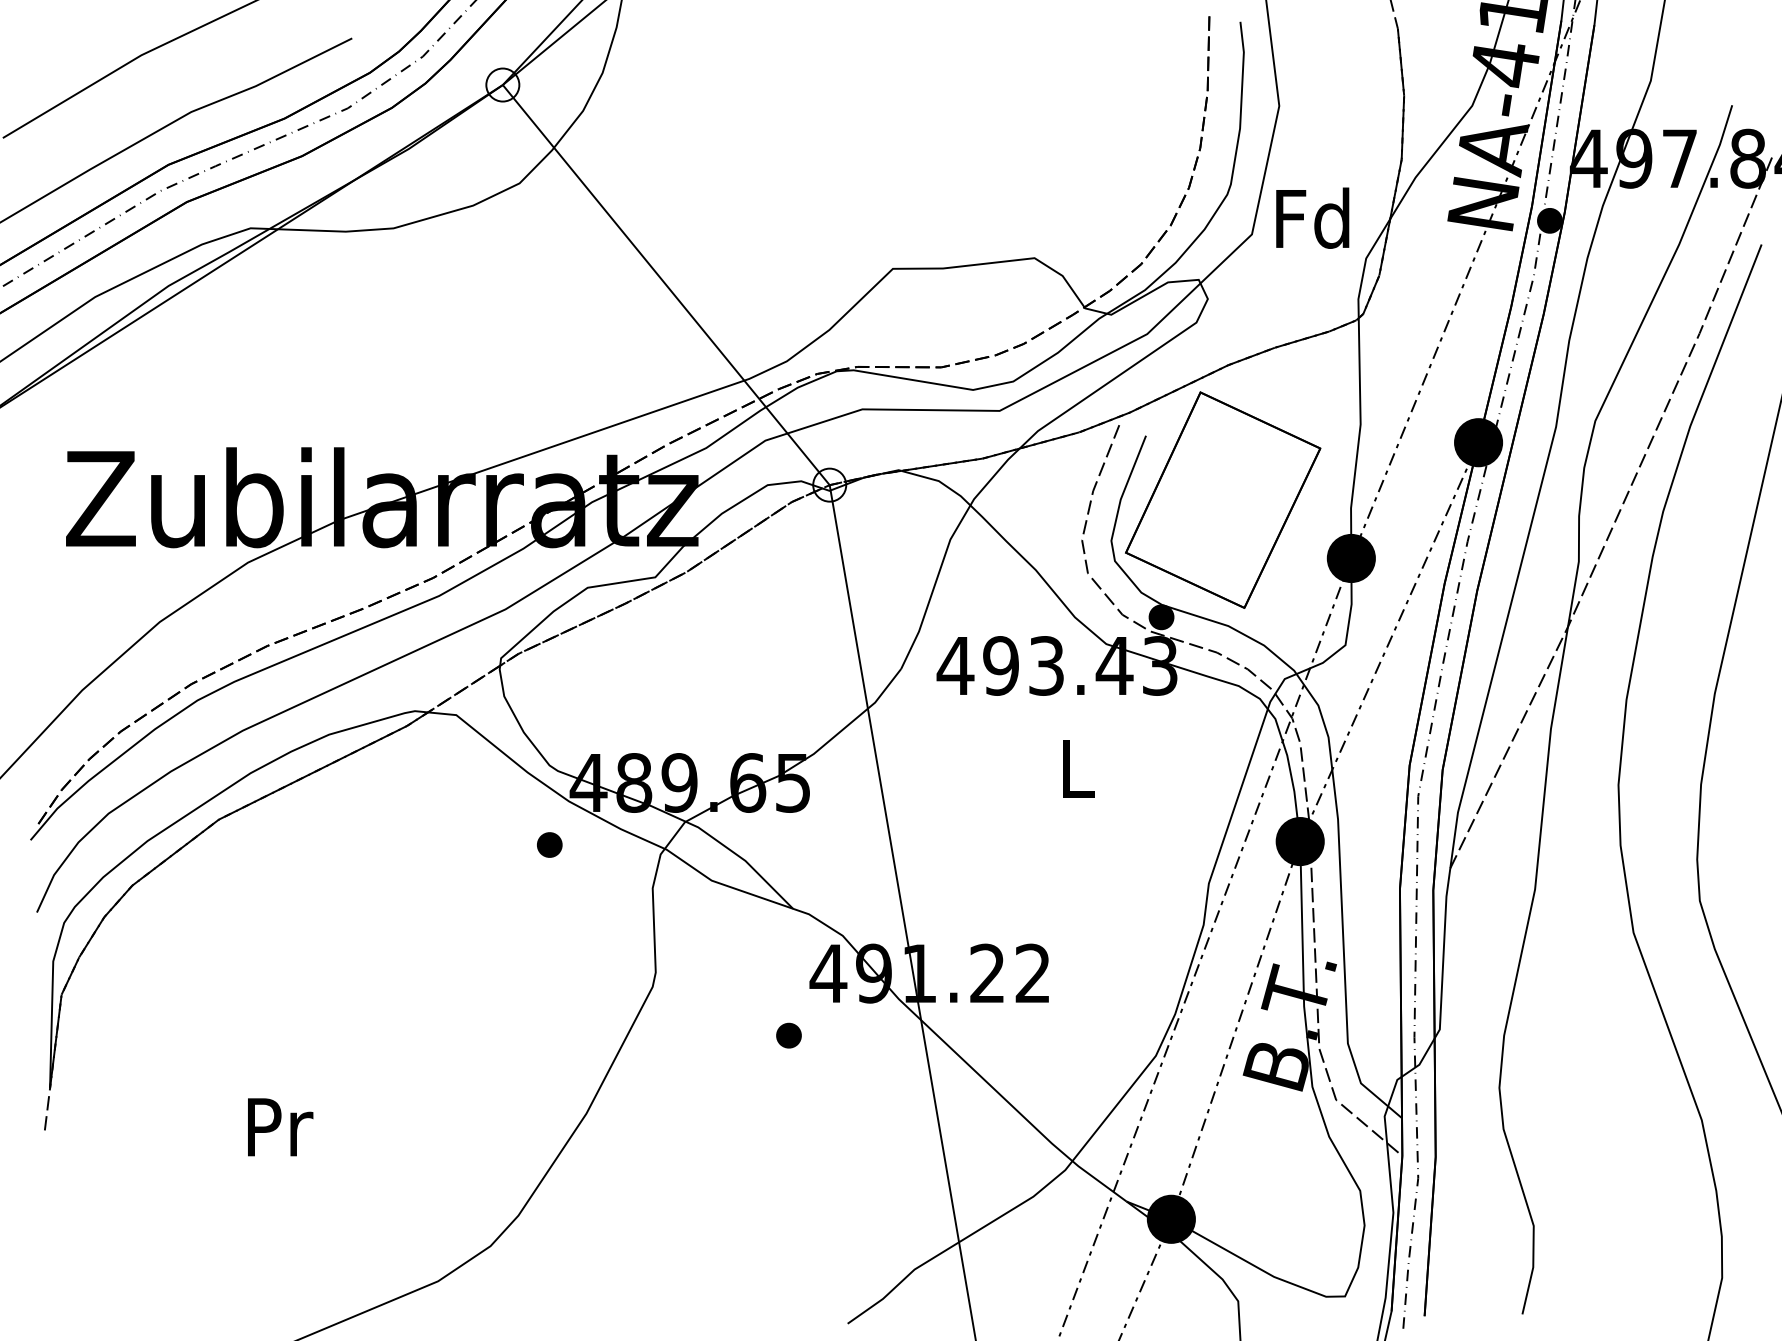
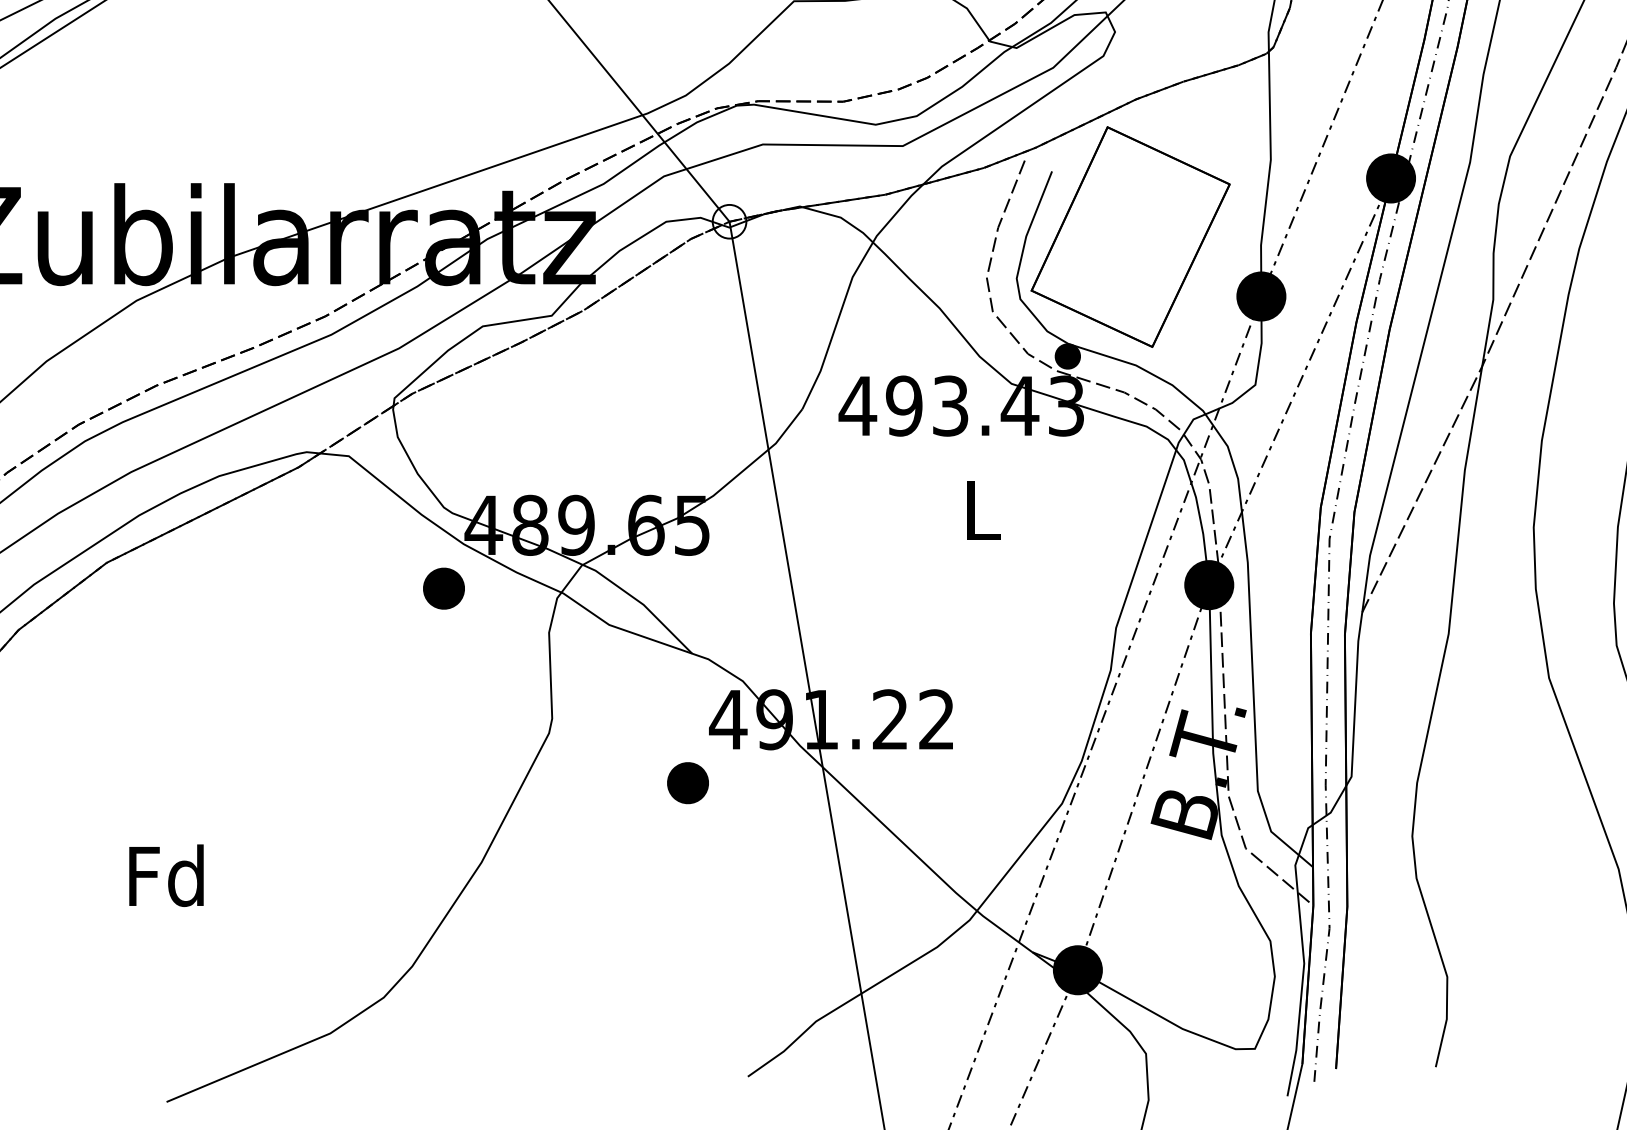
part: (549, 844) -> (443, 588), size x1.6
part: (788, 1035) -> (687, 782), size x1.6
text: (277, 1126) -> (166, 875), Pr -> Fd

